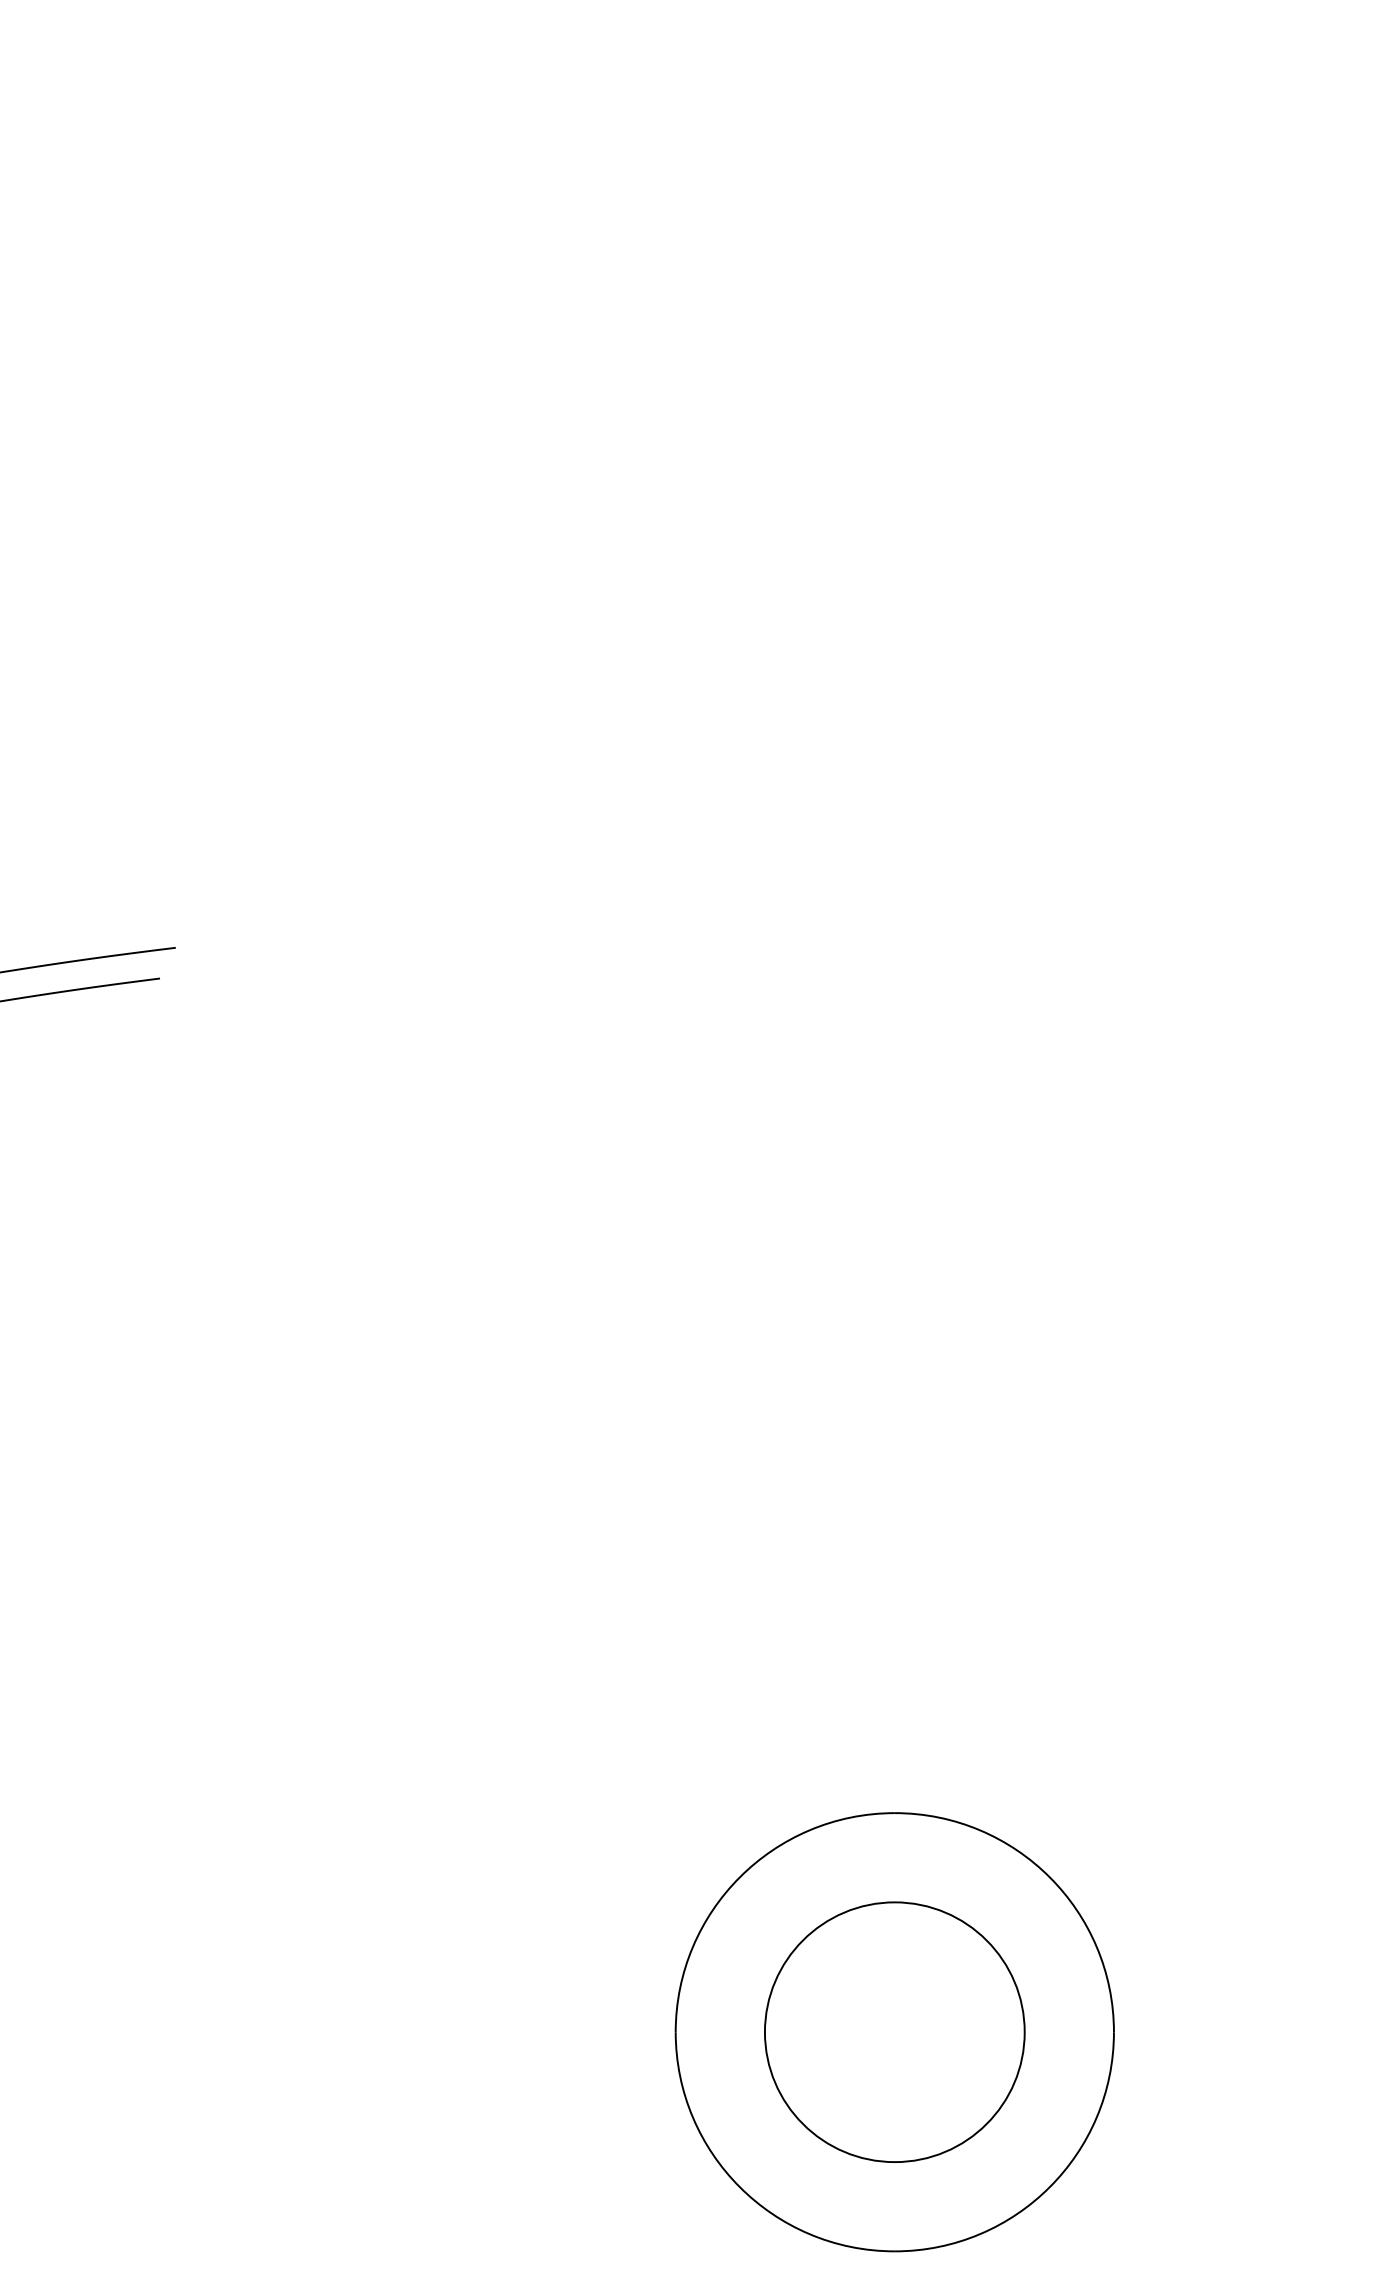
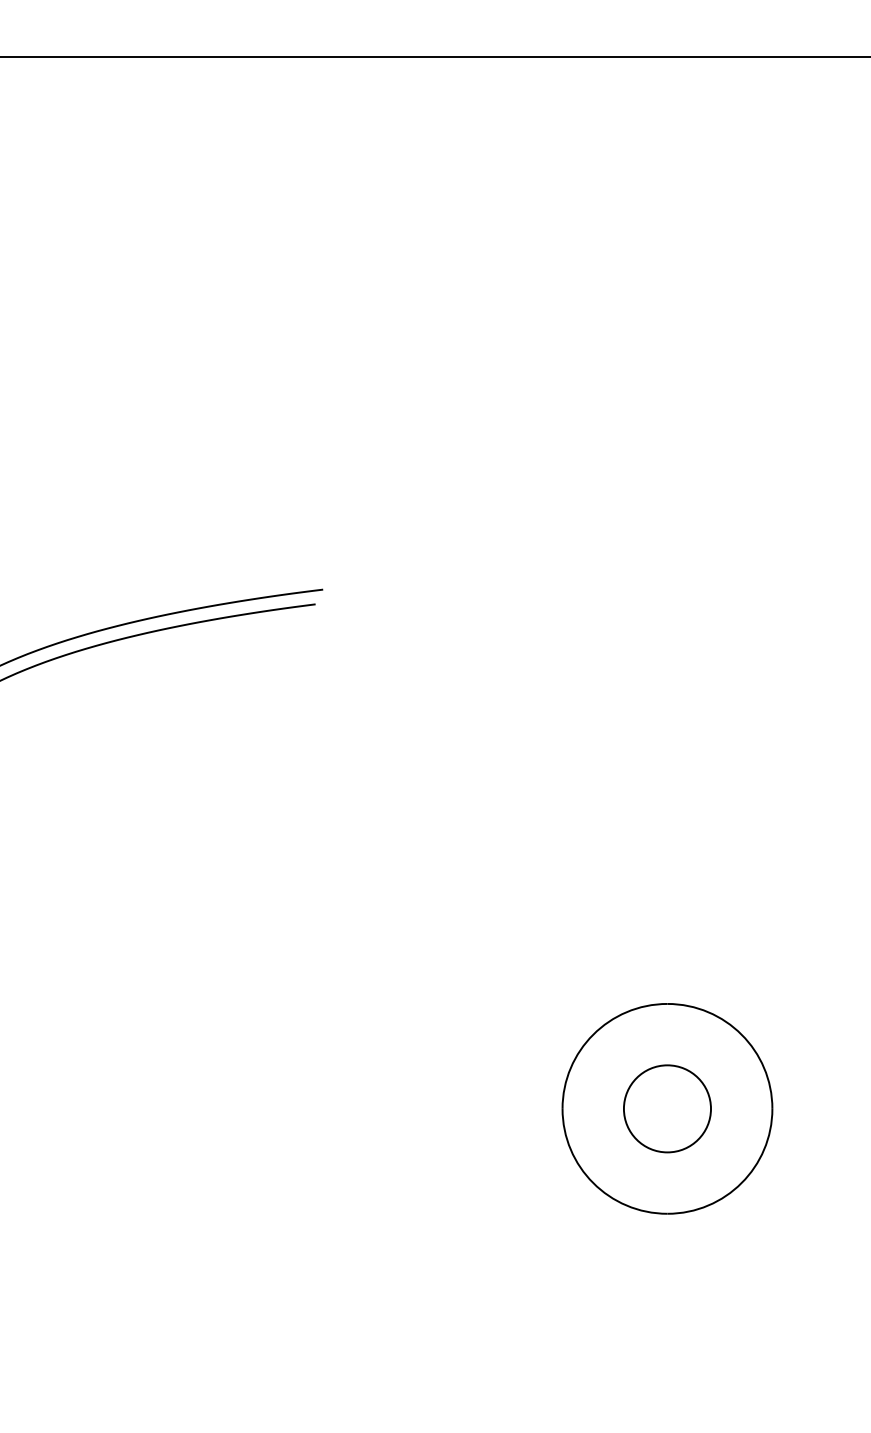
circle: (894, 2031) -> (667, 1108), size x0.7

